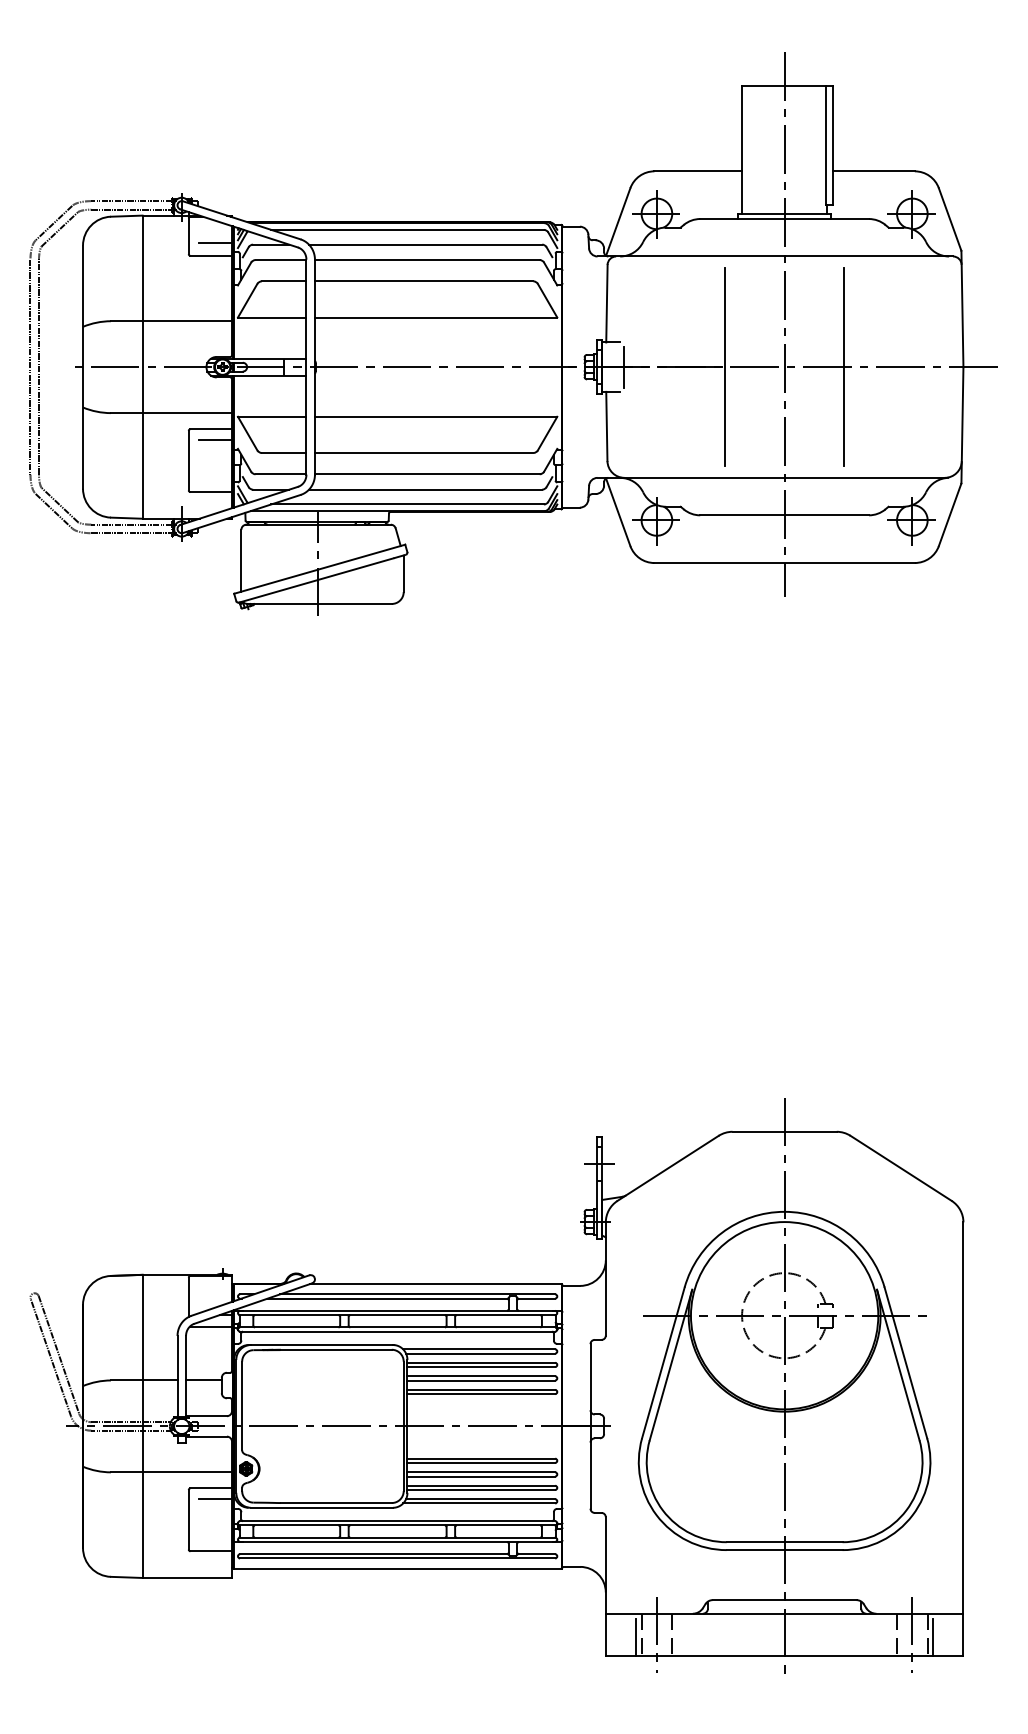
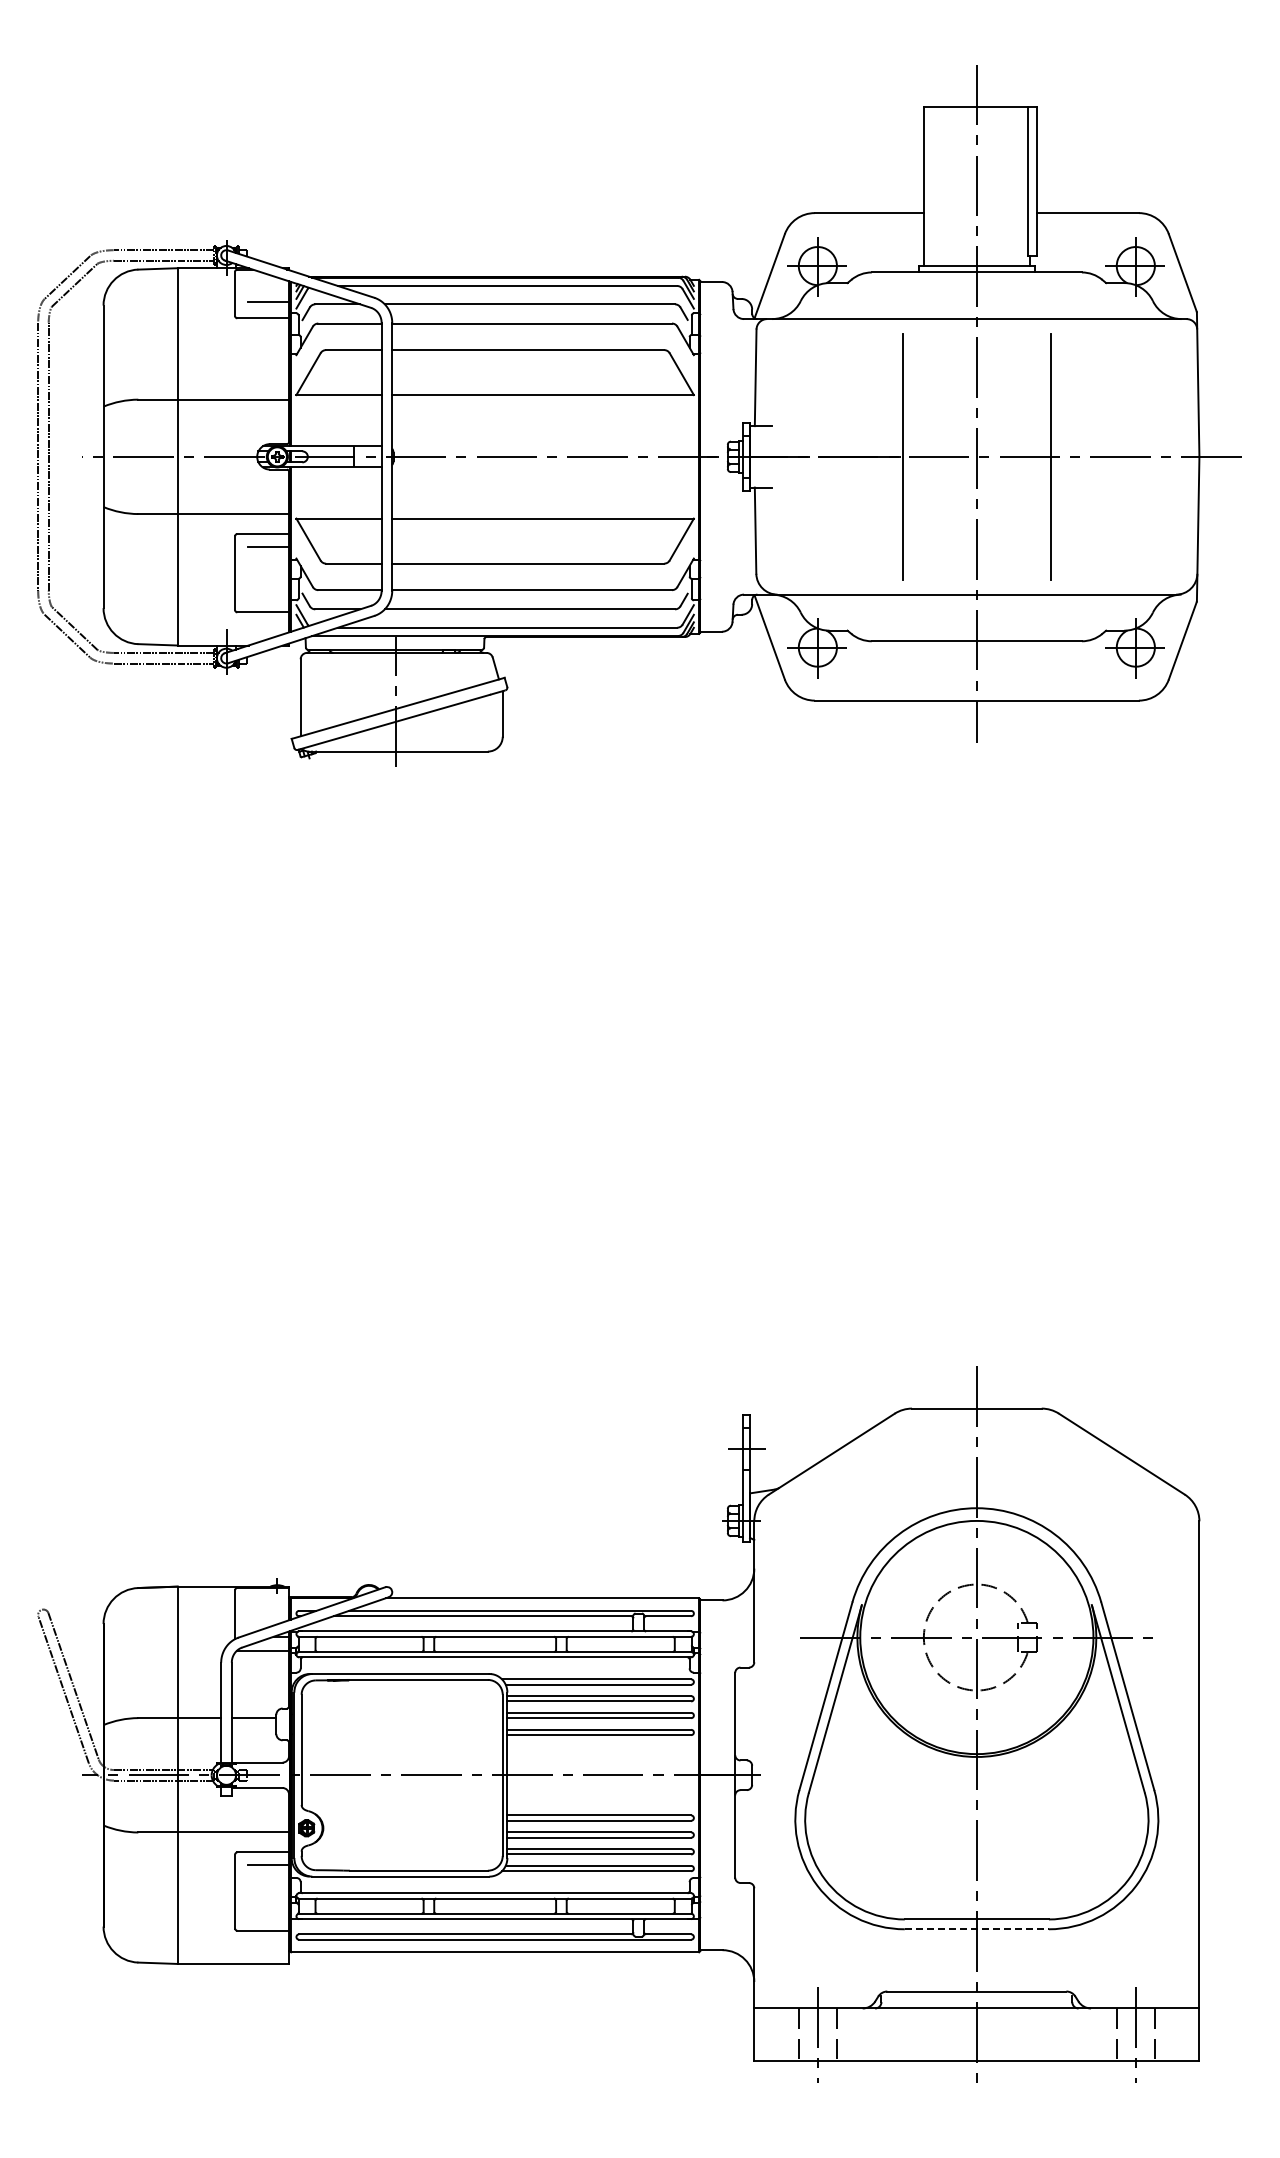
line: (624, 366) -> (777, 456), removed
line: (785, 1550) -> (977, 1929), solid -> dashed
line: (636, 1637) -> (792, 2037), removed
line: (932, 1637) -> (1161, 2037), removed

